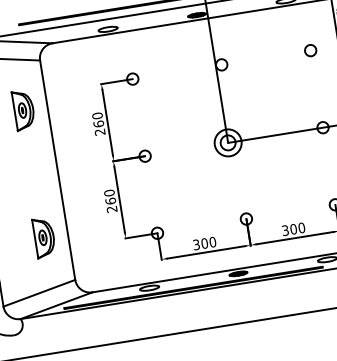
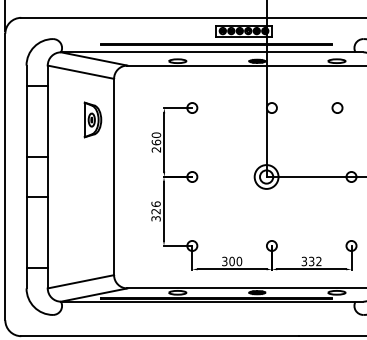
circle: (310, 50) -> (337, 107), moved
text: (110, 201) -> (155, 211), 260 -> 326
text: (296, 228) -> (314, 261), 300 -> 332
part: (43, 237) -> (92, 233), removed

